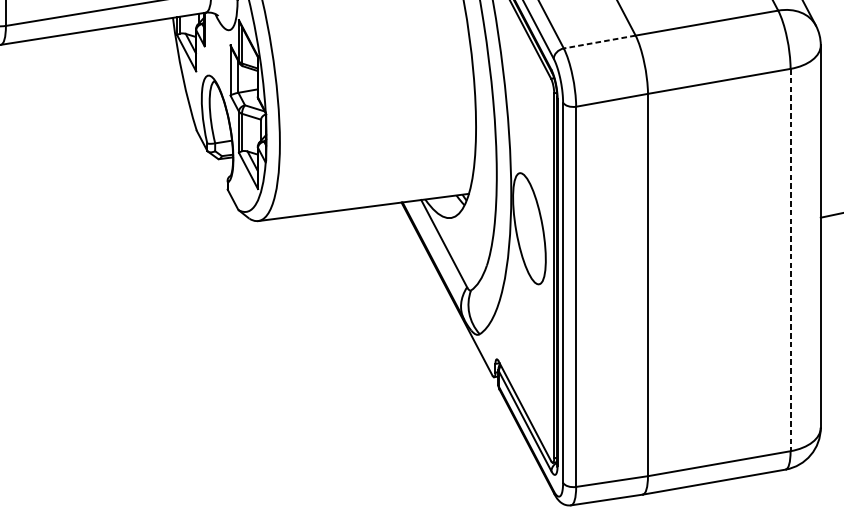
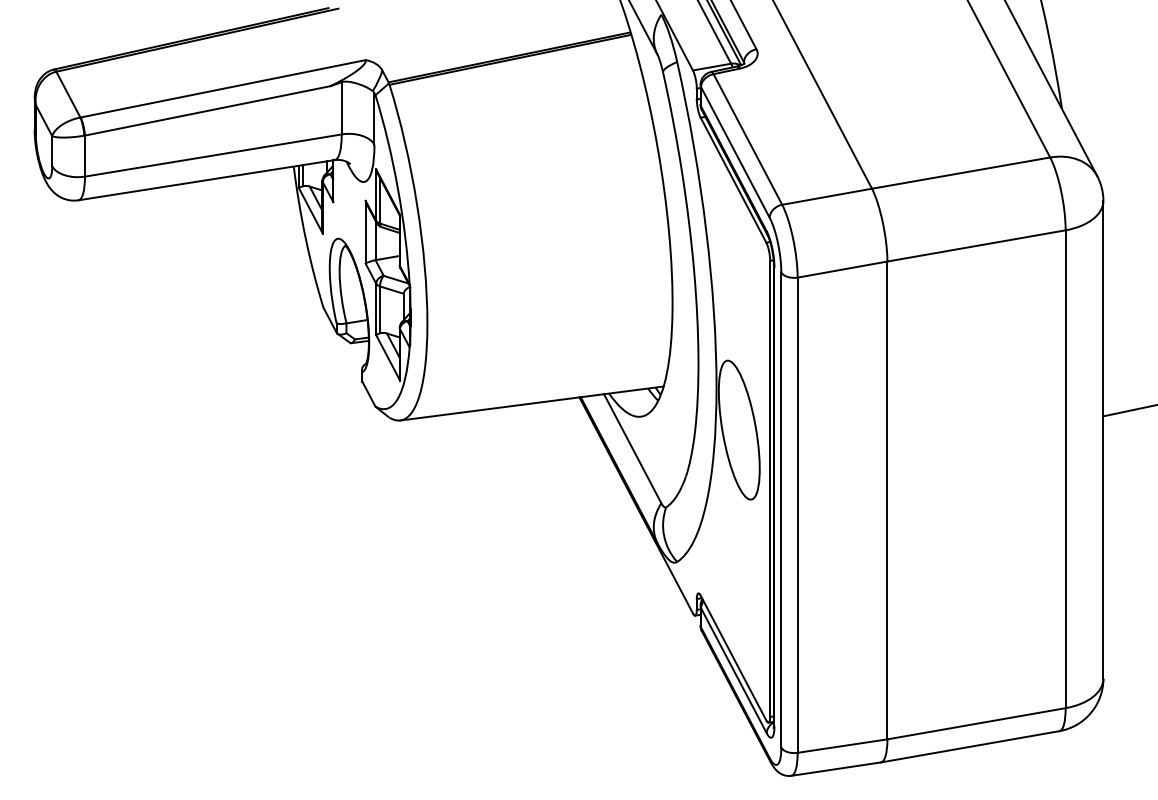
line: (600, 41) -> (827, 196), dashed -> solid
line: (790, 260) -> (1065, 469), dashed -> solid

